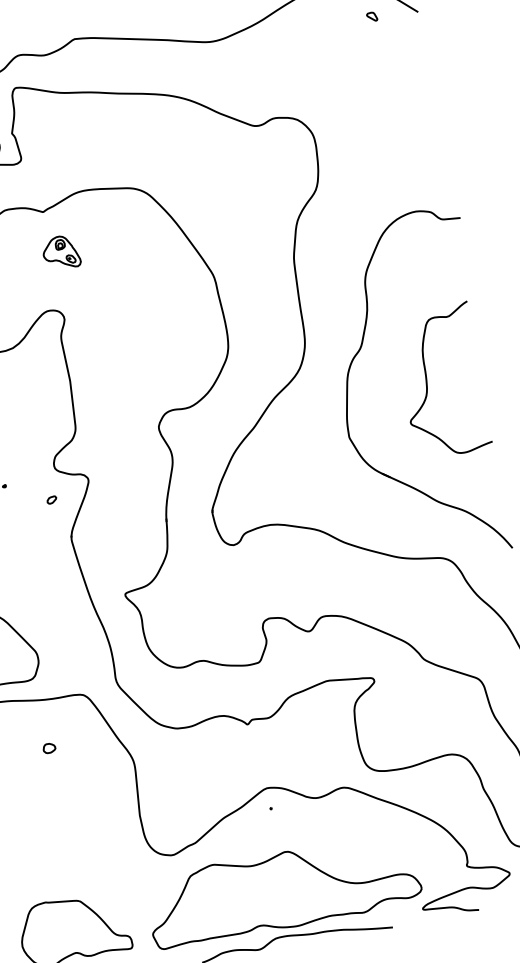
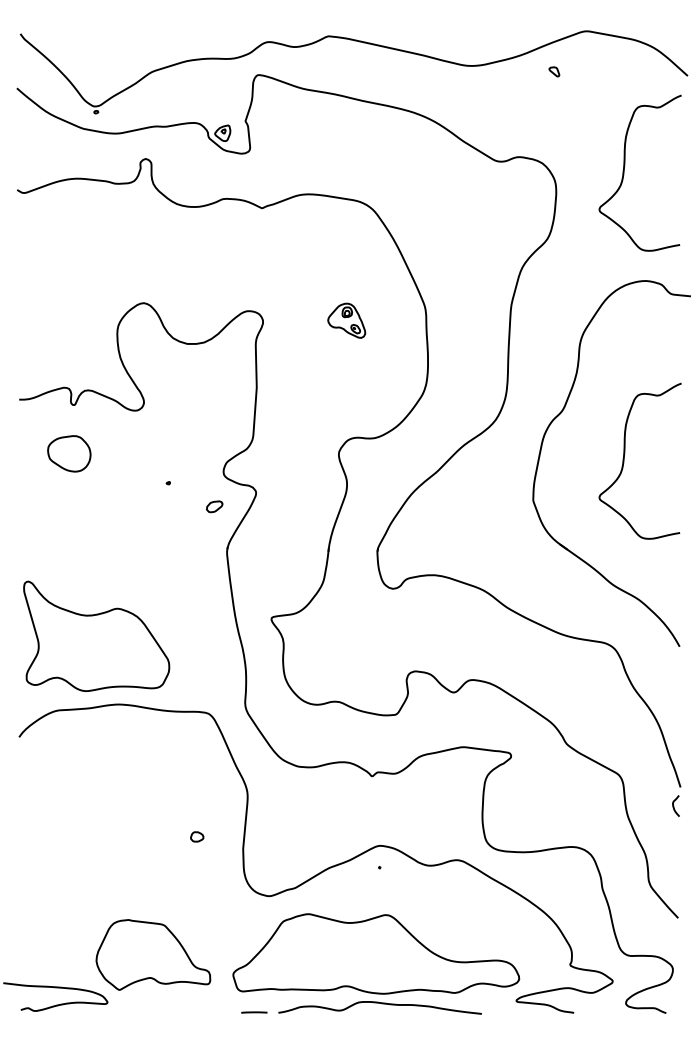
part: (372, 16) -> (554, 71), moved
curve: (376, 113) -> (624, 172), added
part: (60, 252) -> (346, 320), moved
part: (51, 499) -> (214, 506), size x1.6
part: (49, 747) -> (197, 836), moved

